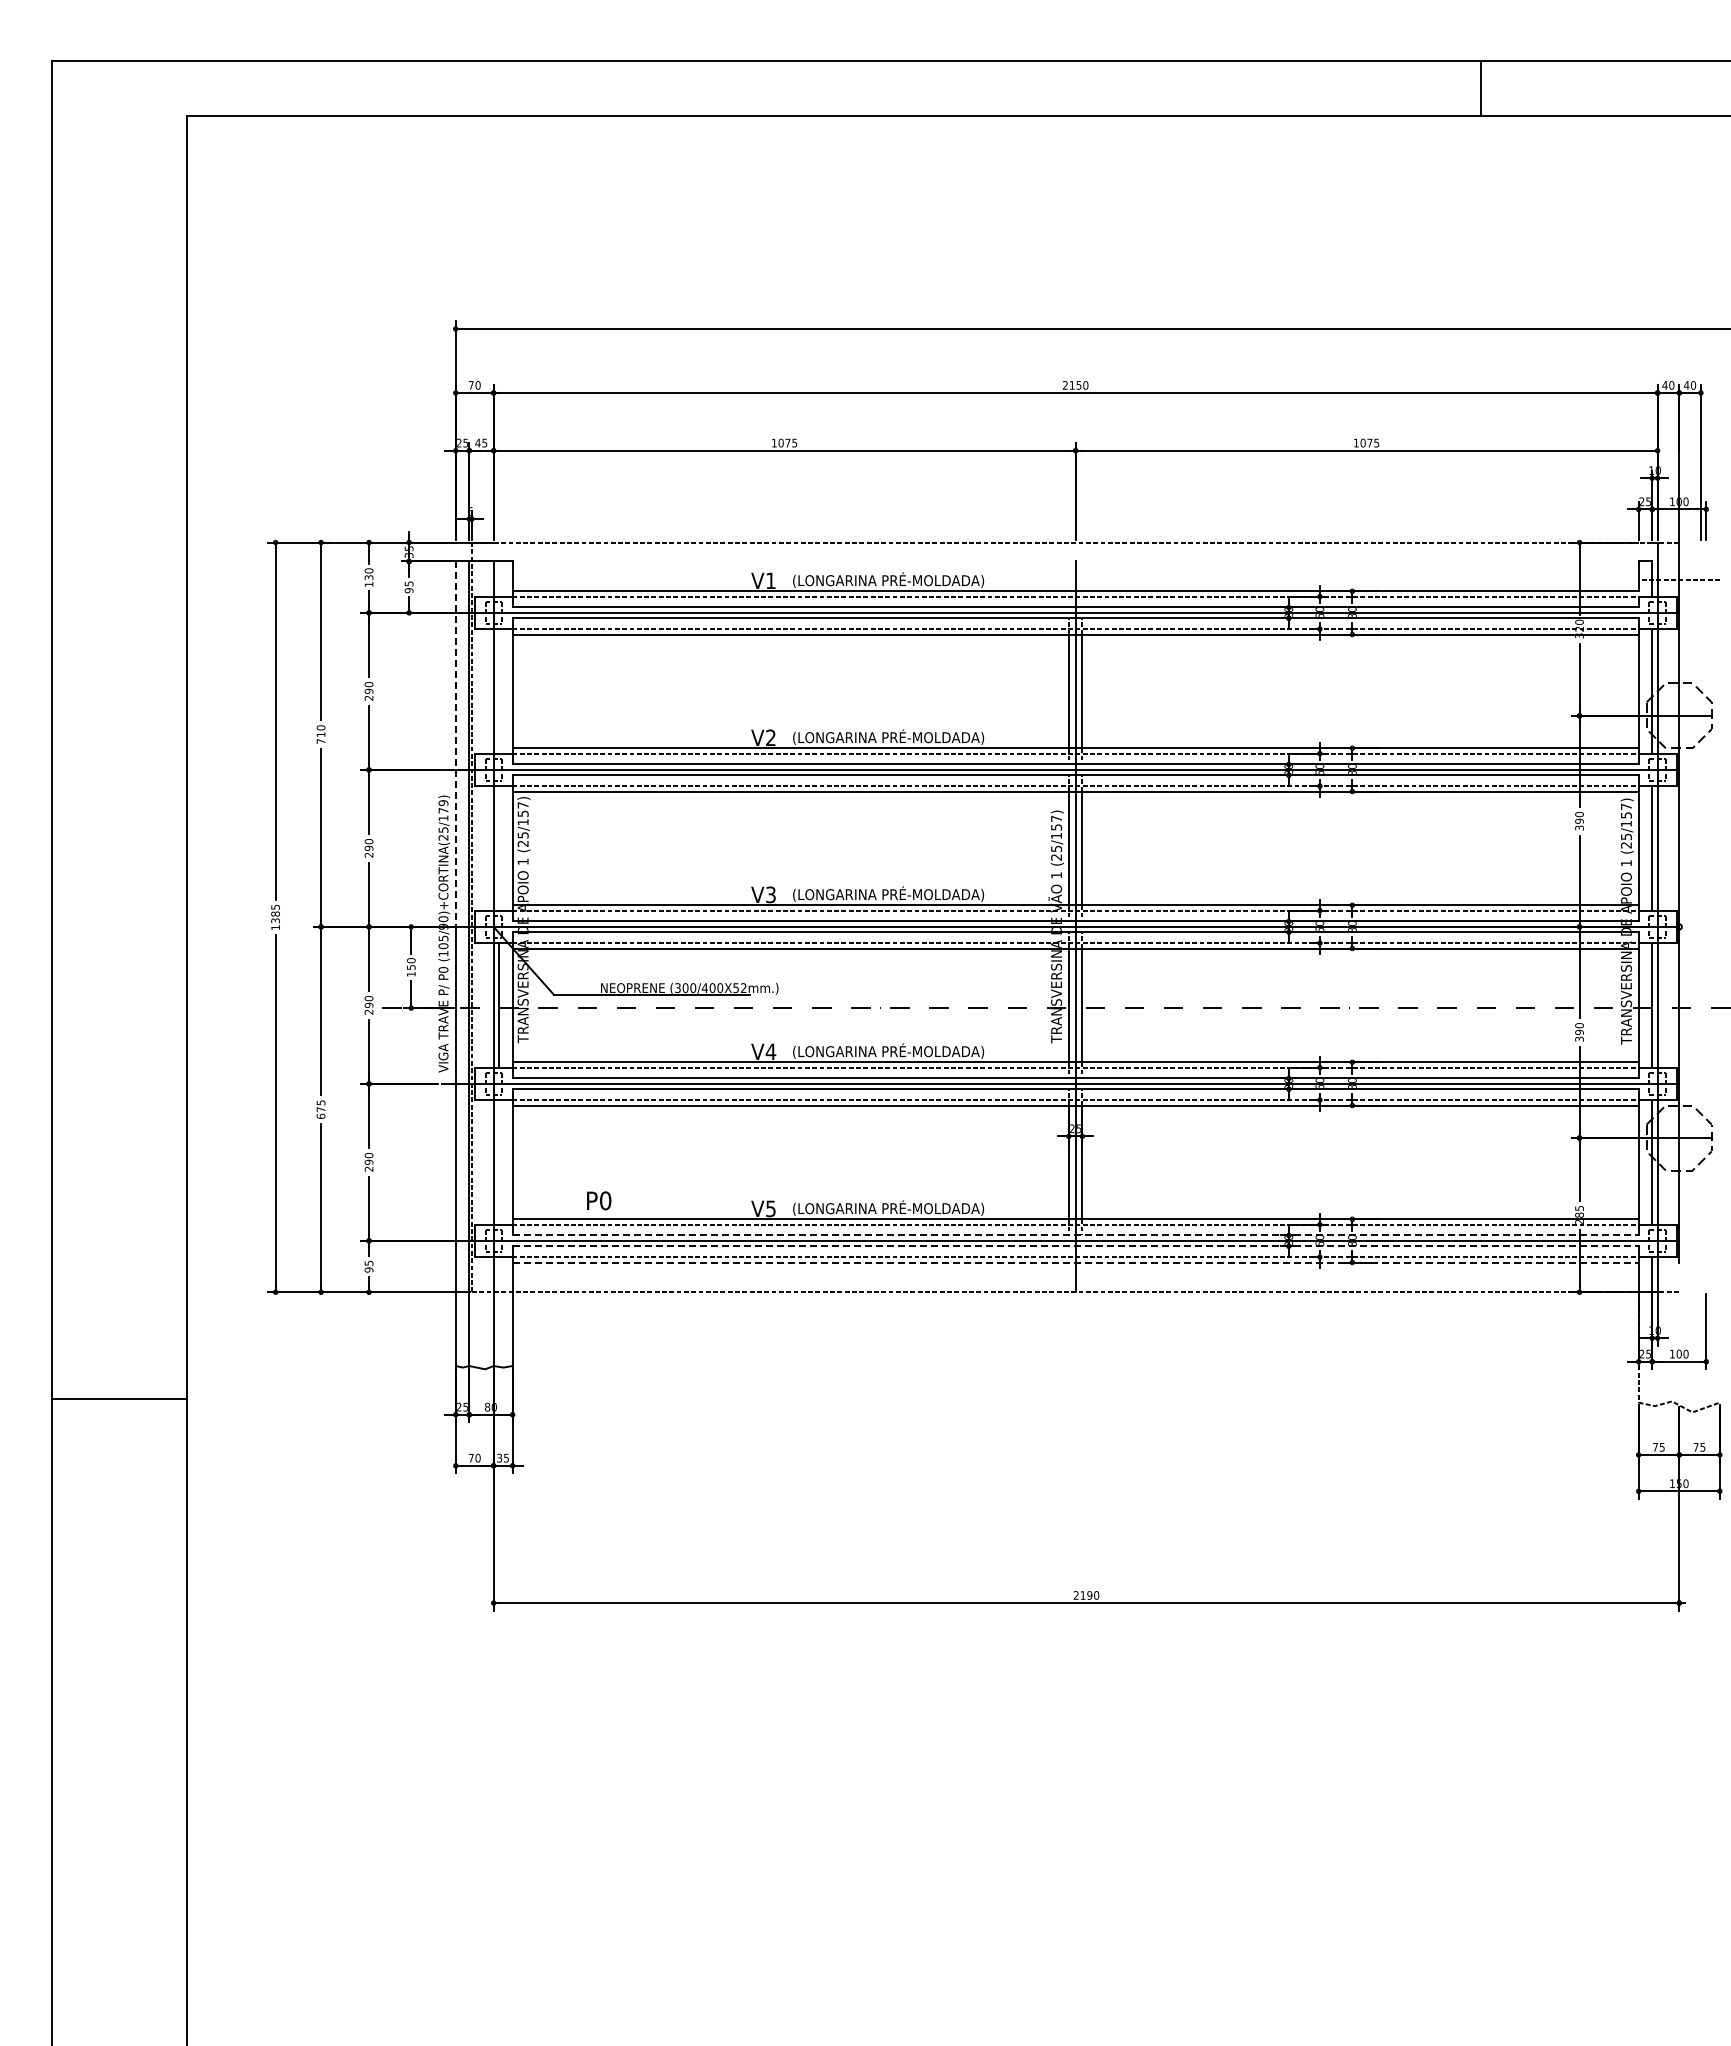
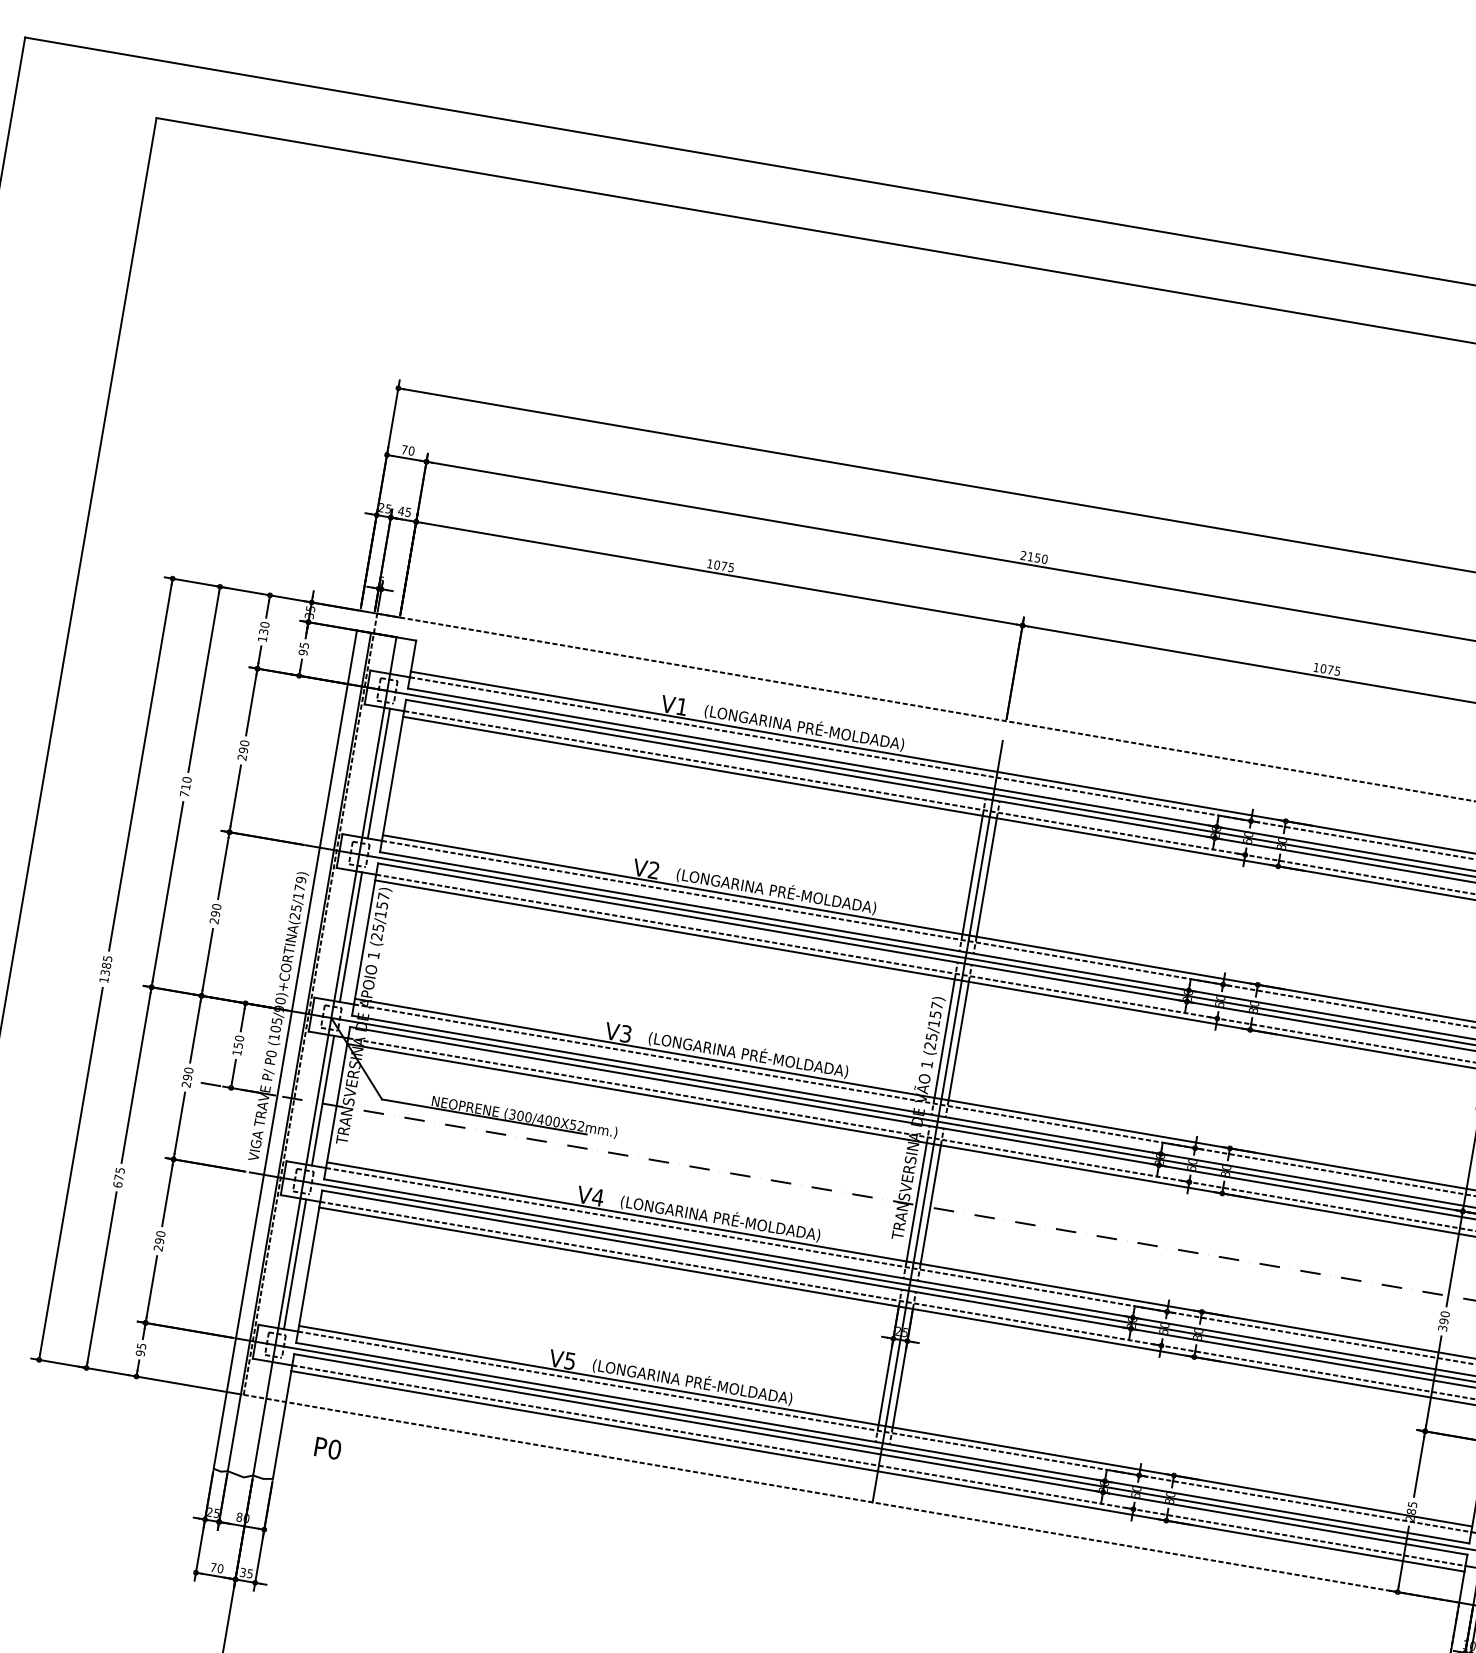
line: (499, 691) -> (379, 773), added
line: (455, 744) -> (324, 821), dashed -> solid
line: (499, 848) -> (351, 937), added
line: (499, 1162) -> (295, 1264), added
text: (599, 1200) -> (328, 1448), moved
line: (1076, 1235) -> (883, 1443), dashed -> solid
line: (1076, 1246) -> (881, 1454), dashed -> solid
line: (1076, 1262) -> (878, 1471), dashed -> solid

